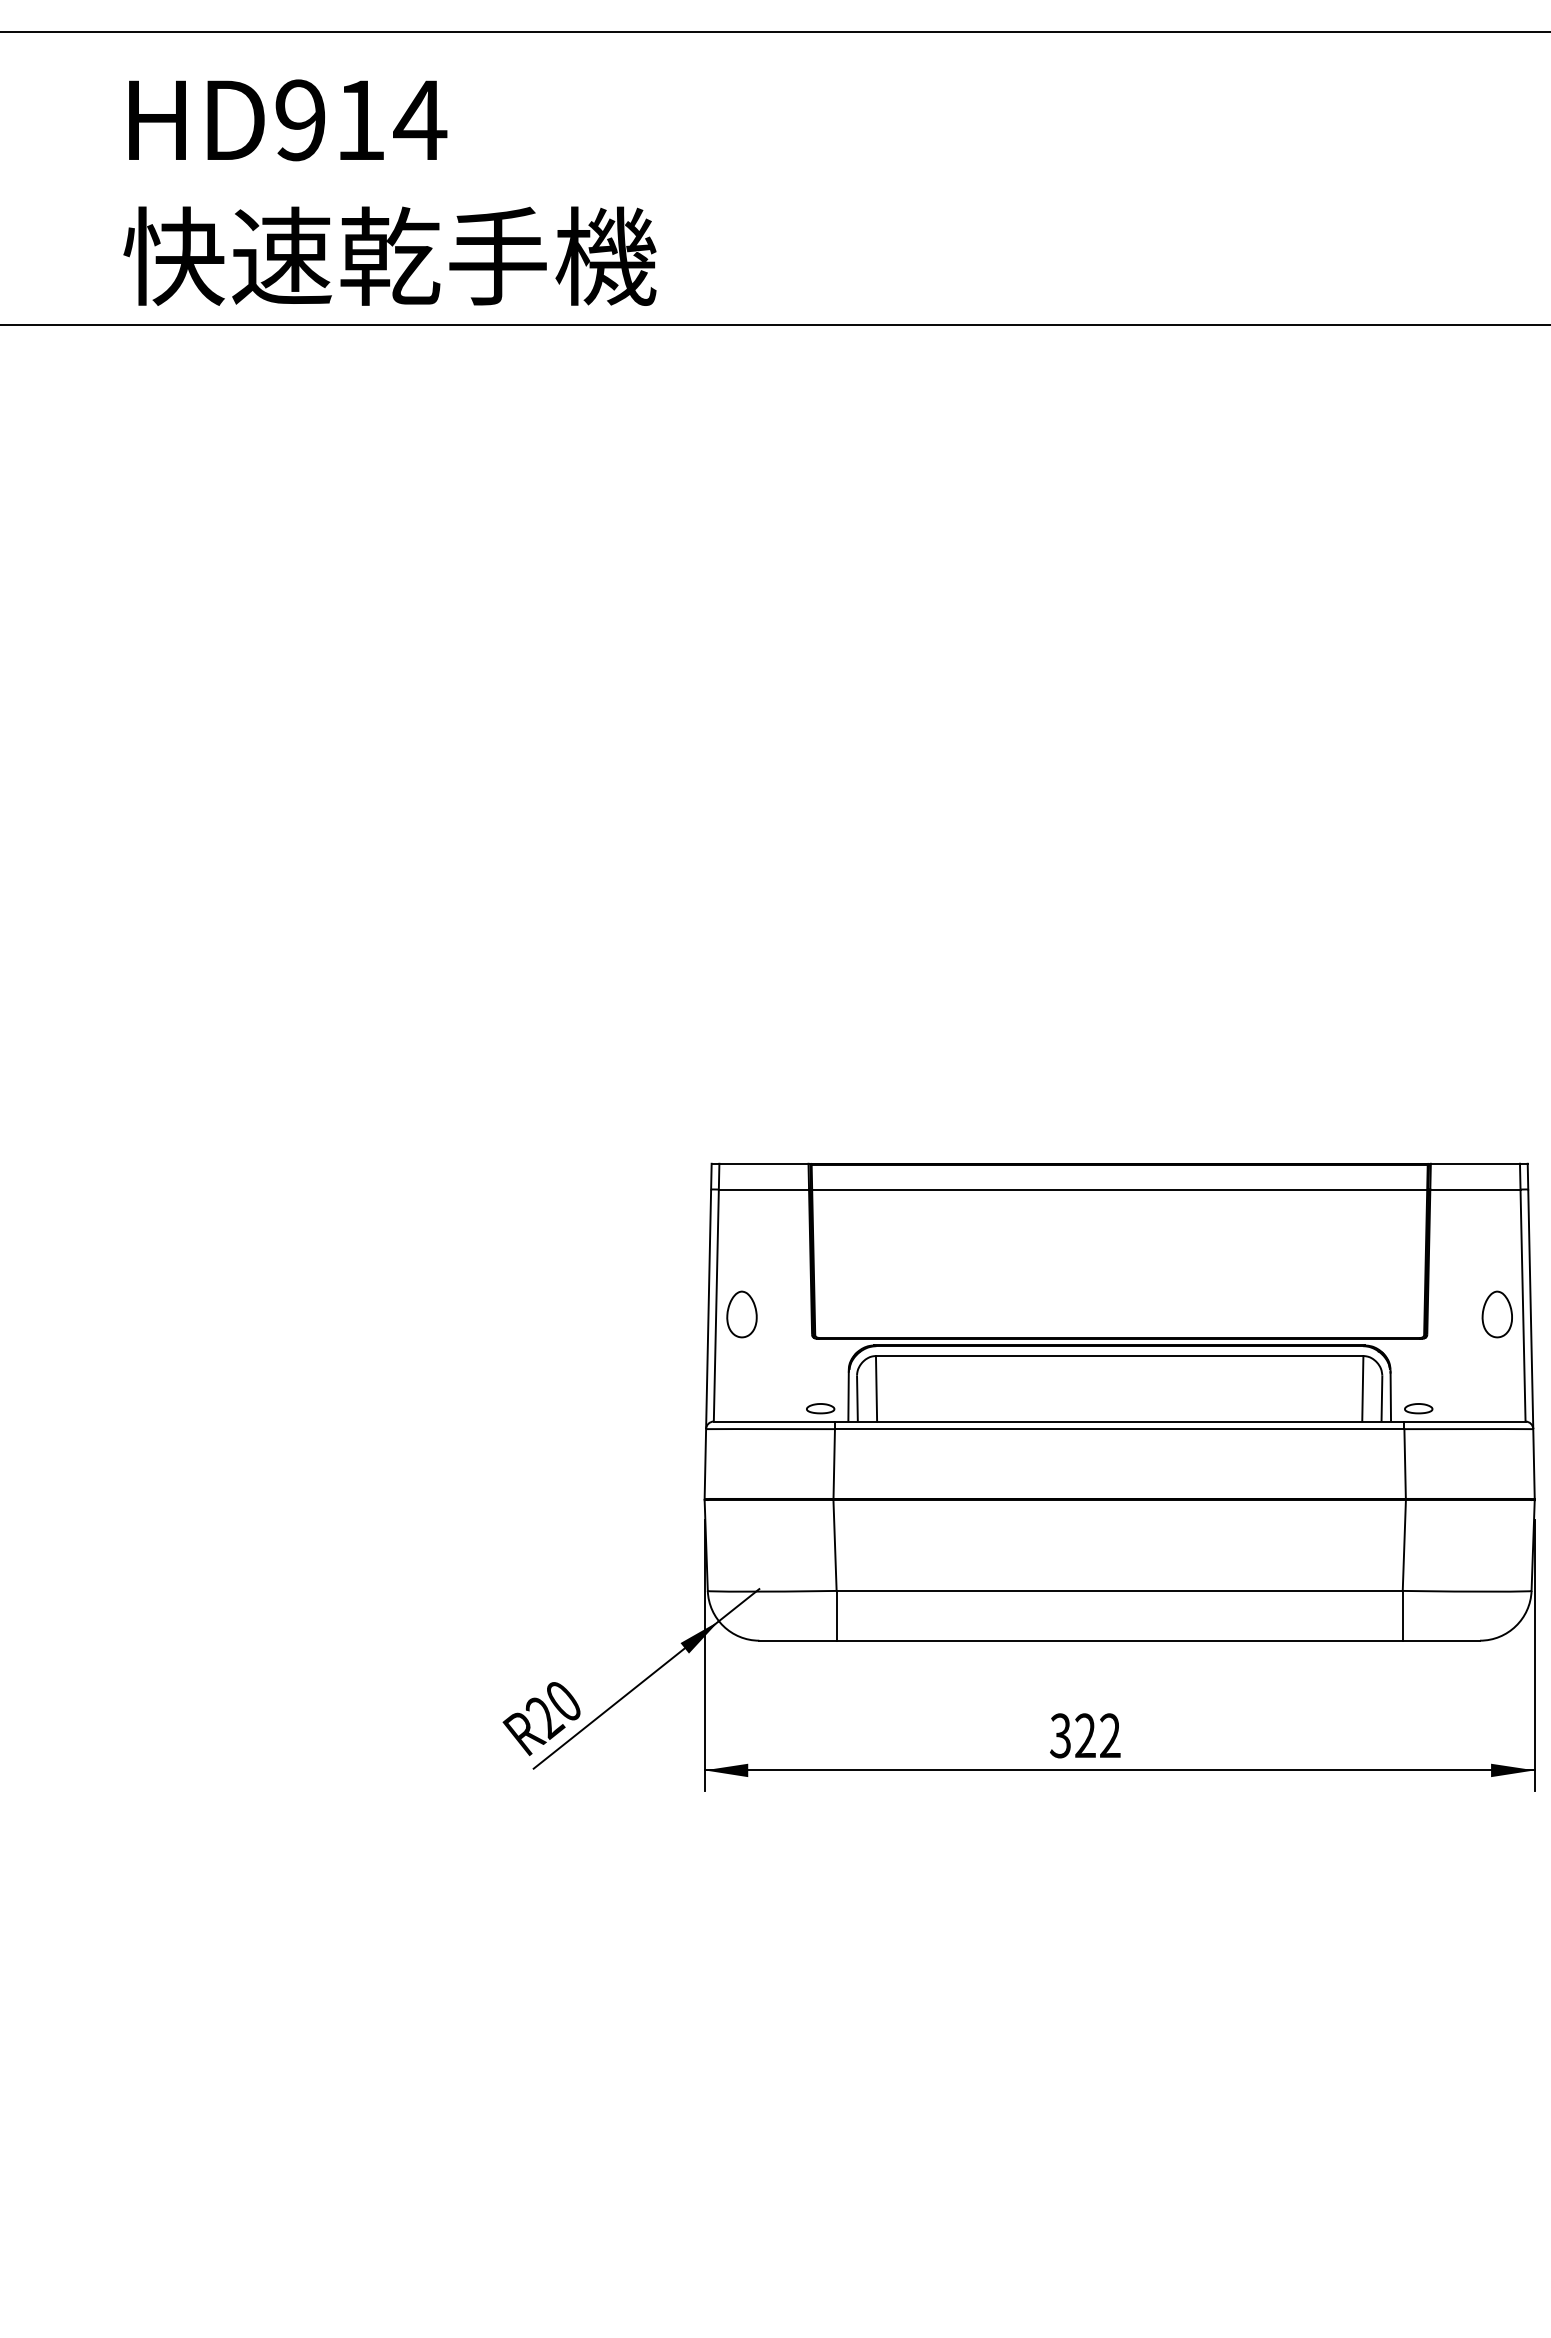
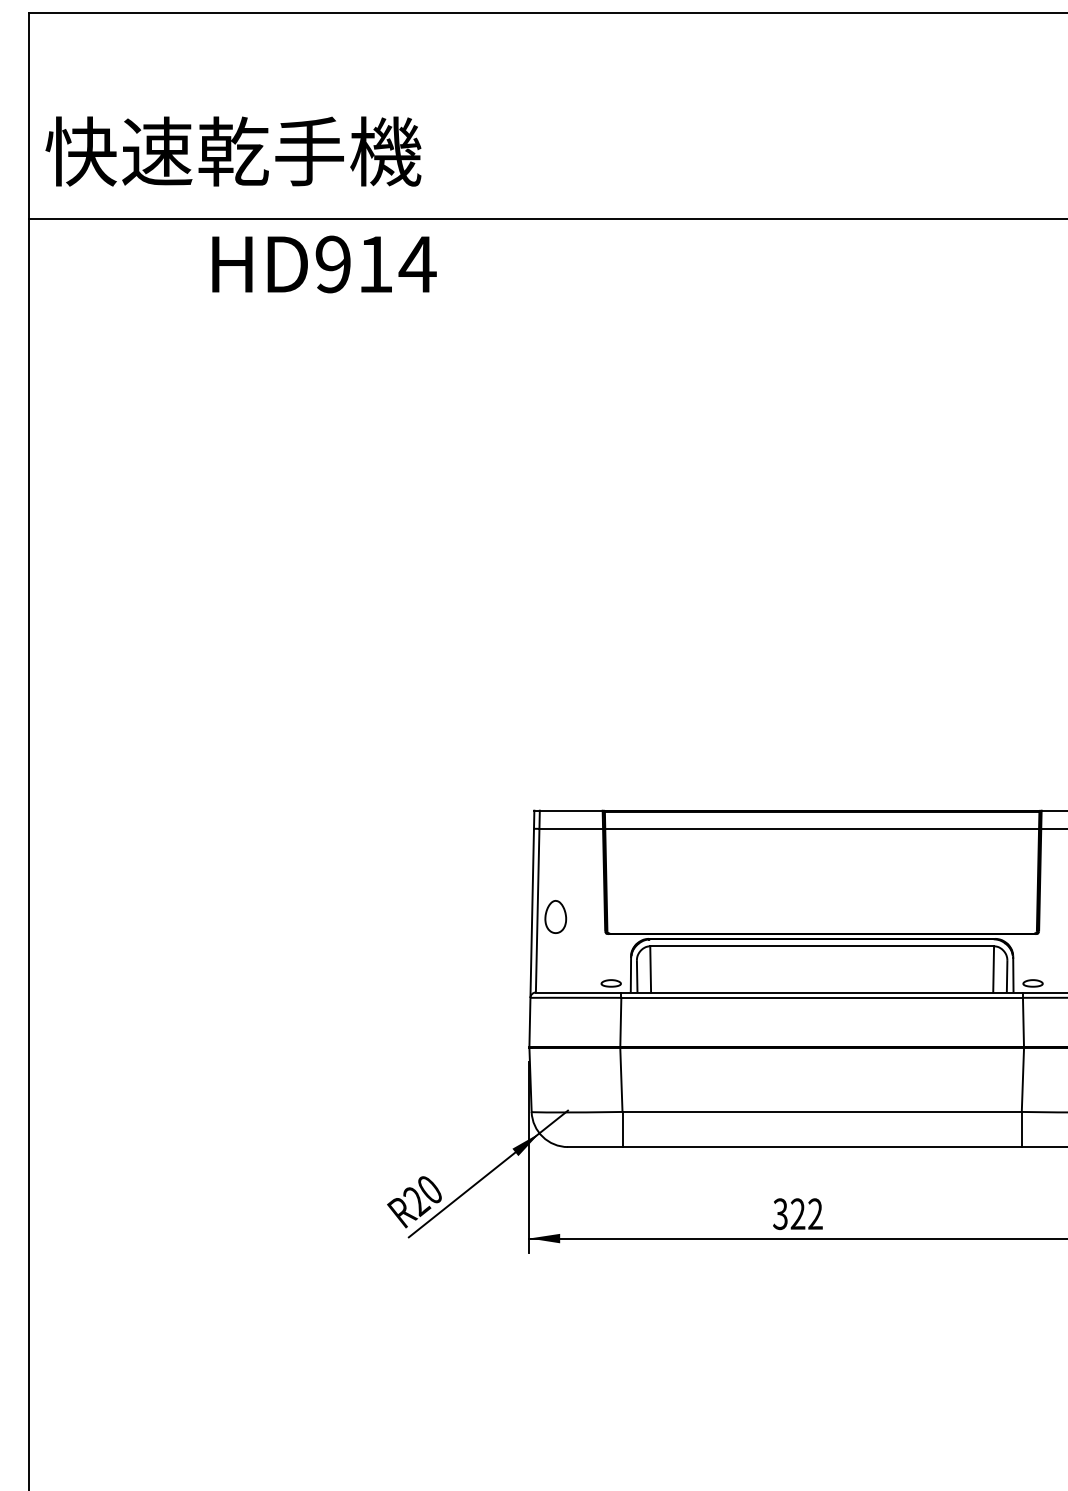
text: (288, 120) -> (324, 264), moved
text: (389, 255) -> (233, 151), moved

